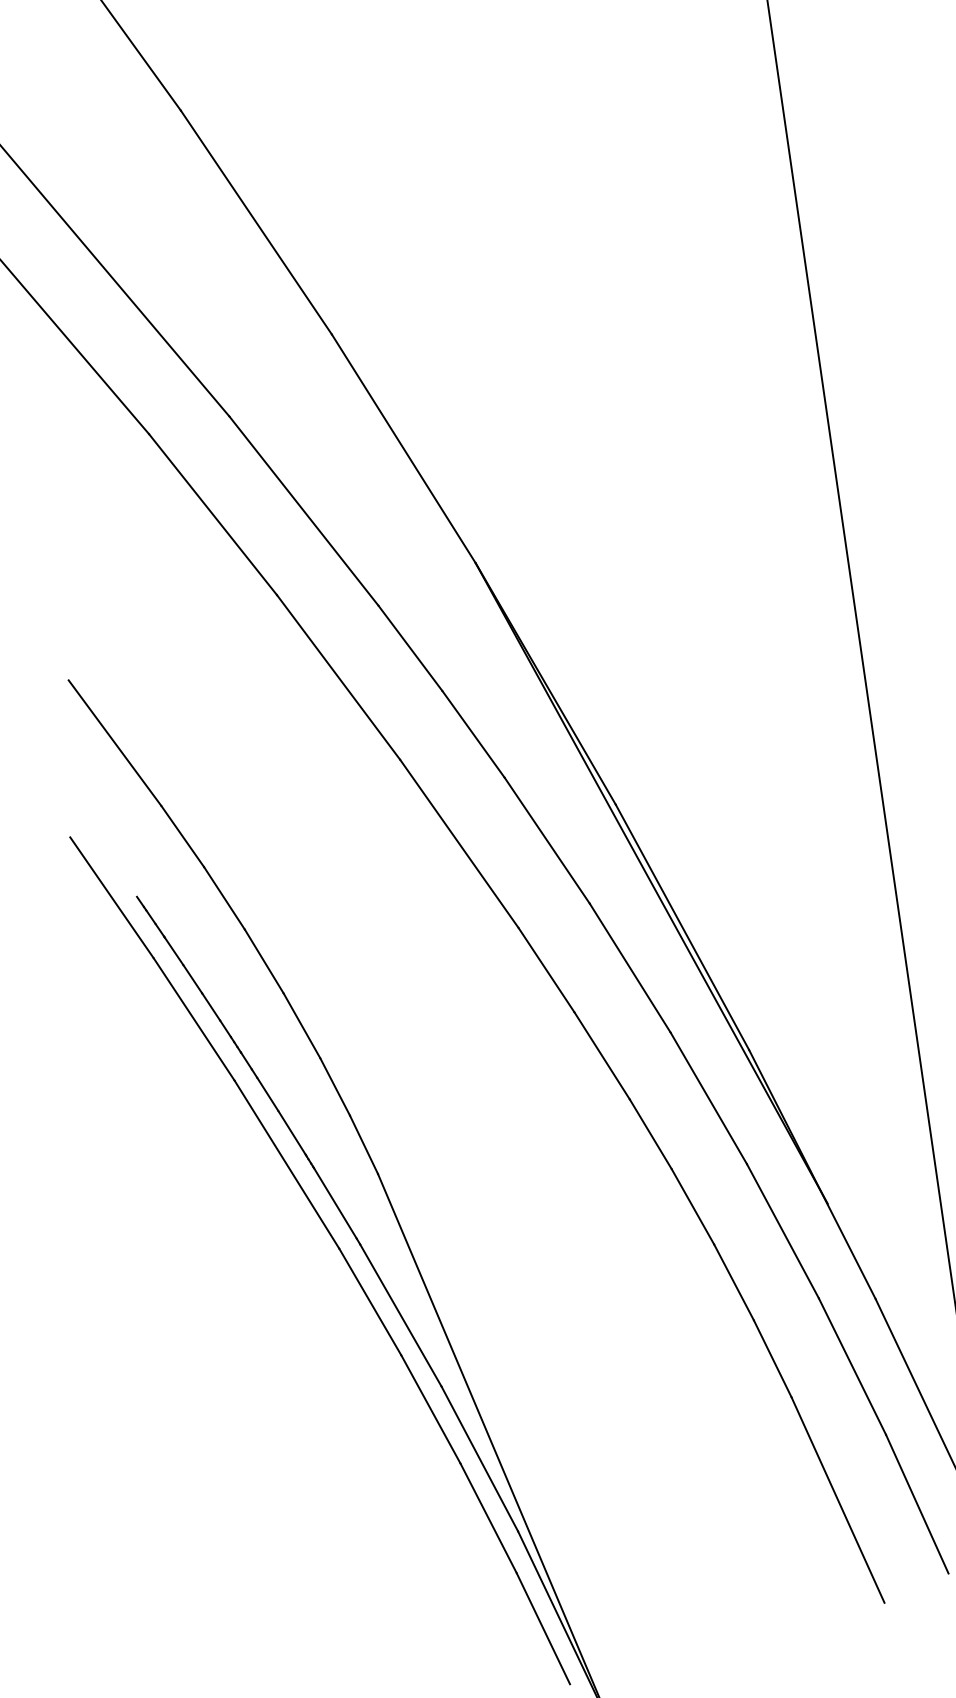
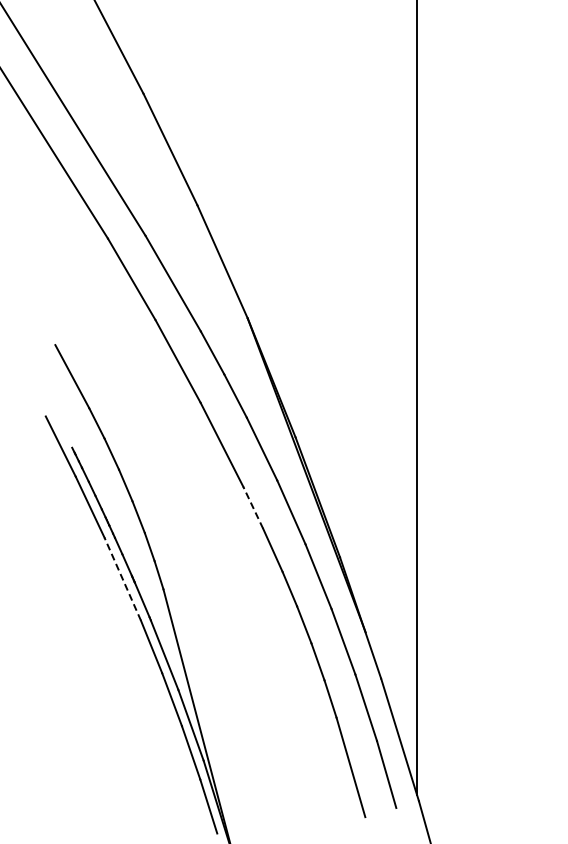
line: (546, 969) -> (253, 507), solid -> dashed
line: (286, 1163) -> (122, 578), solid -> dashed

